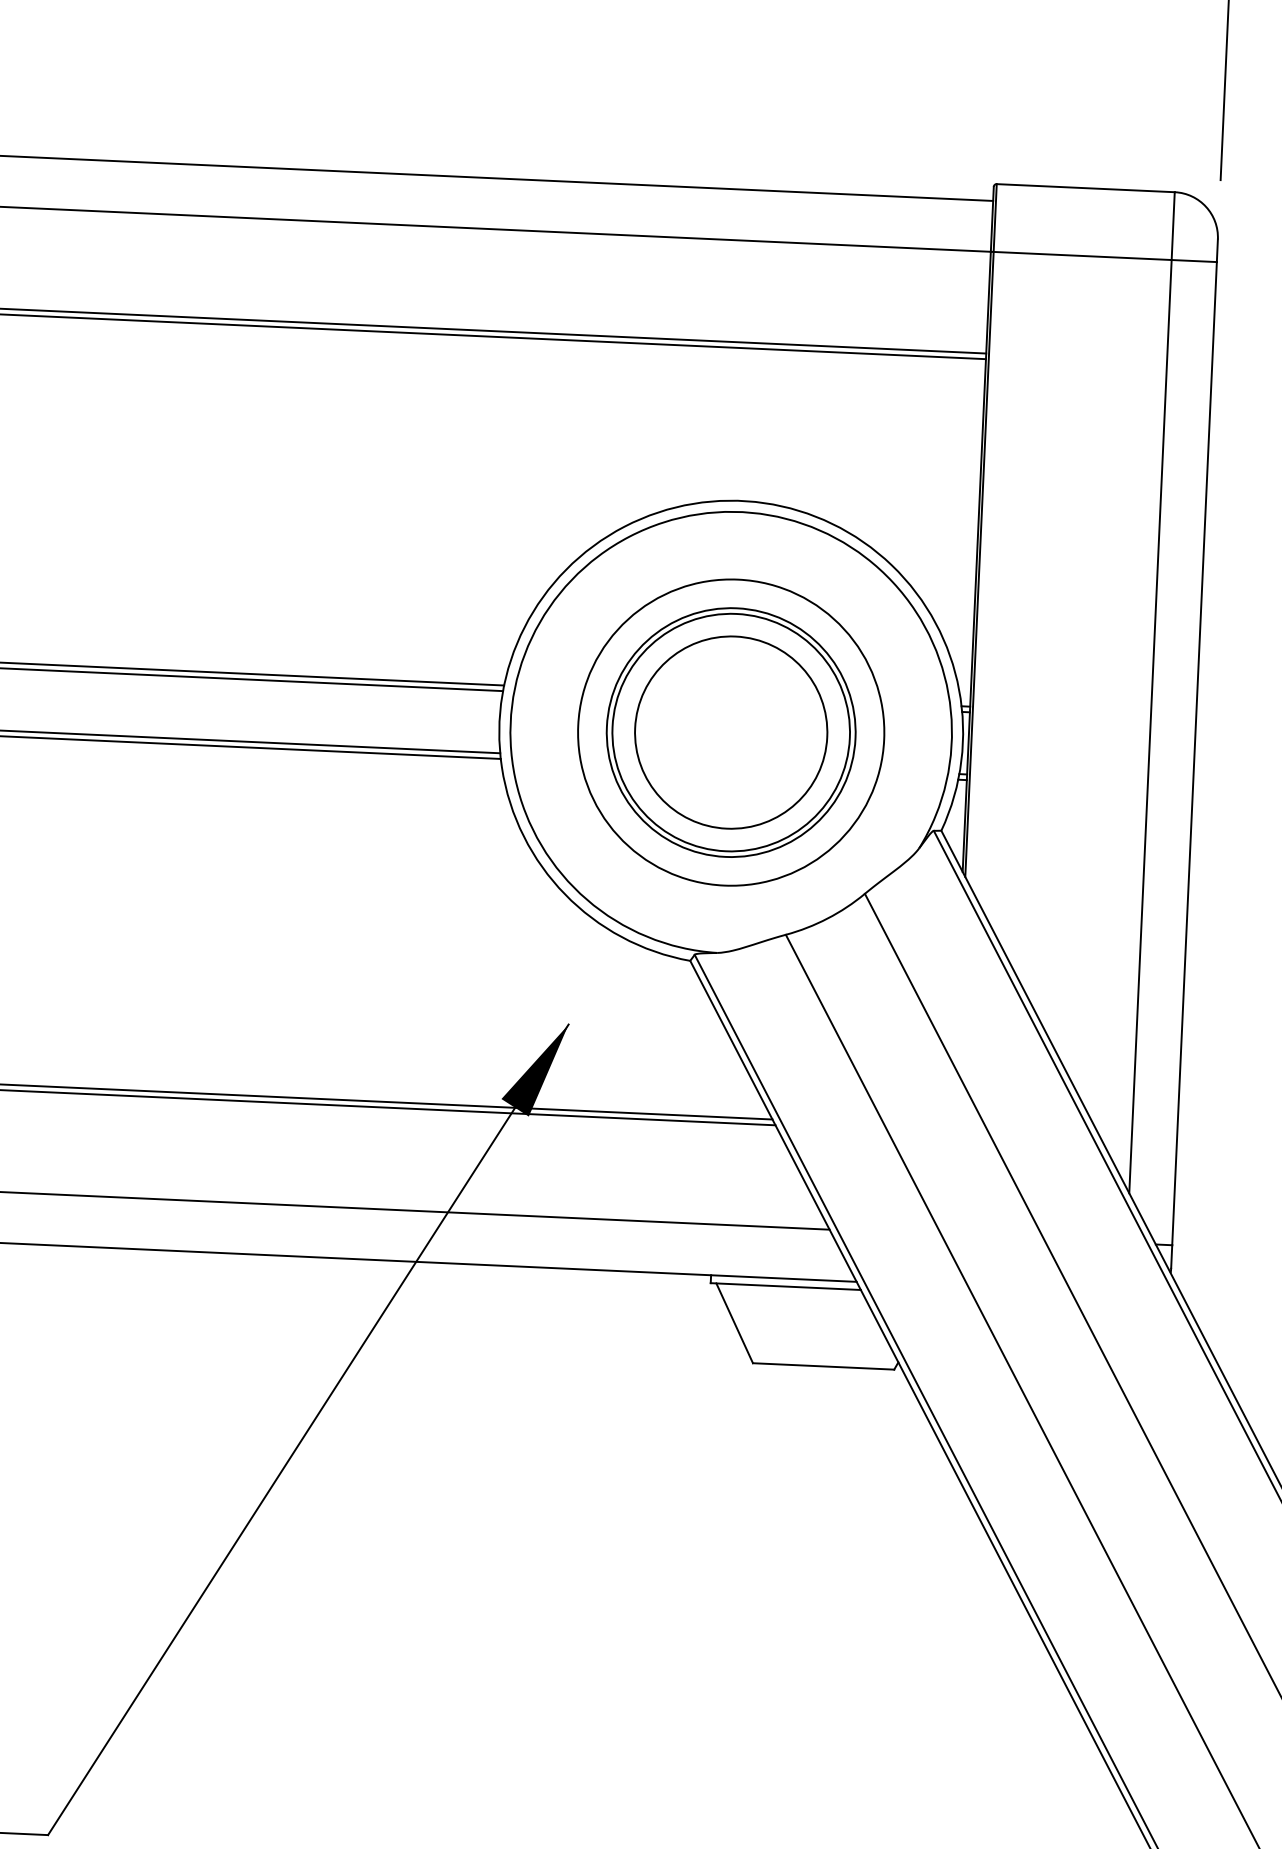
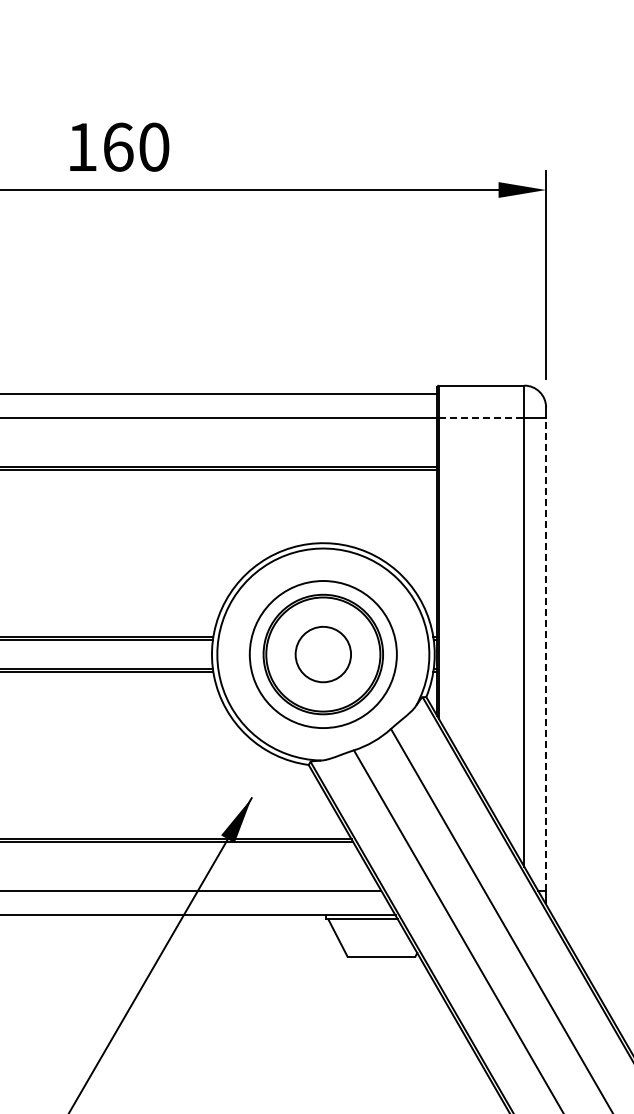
line: (1082, 256) -> (481, 418), solid -> dashed
circle: (731, 732) -> (323, 654), size x0.6
line: (1195, 753) -> (546, 654), solid -> dashed

